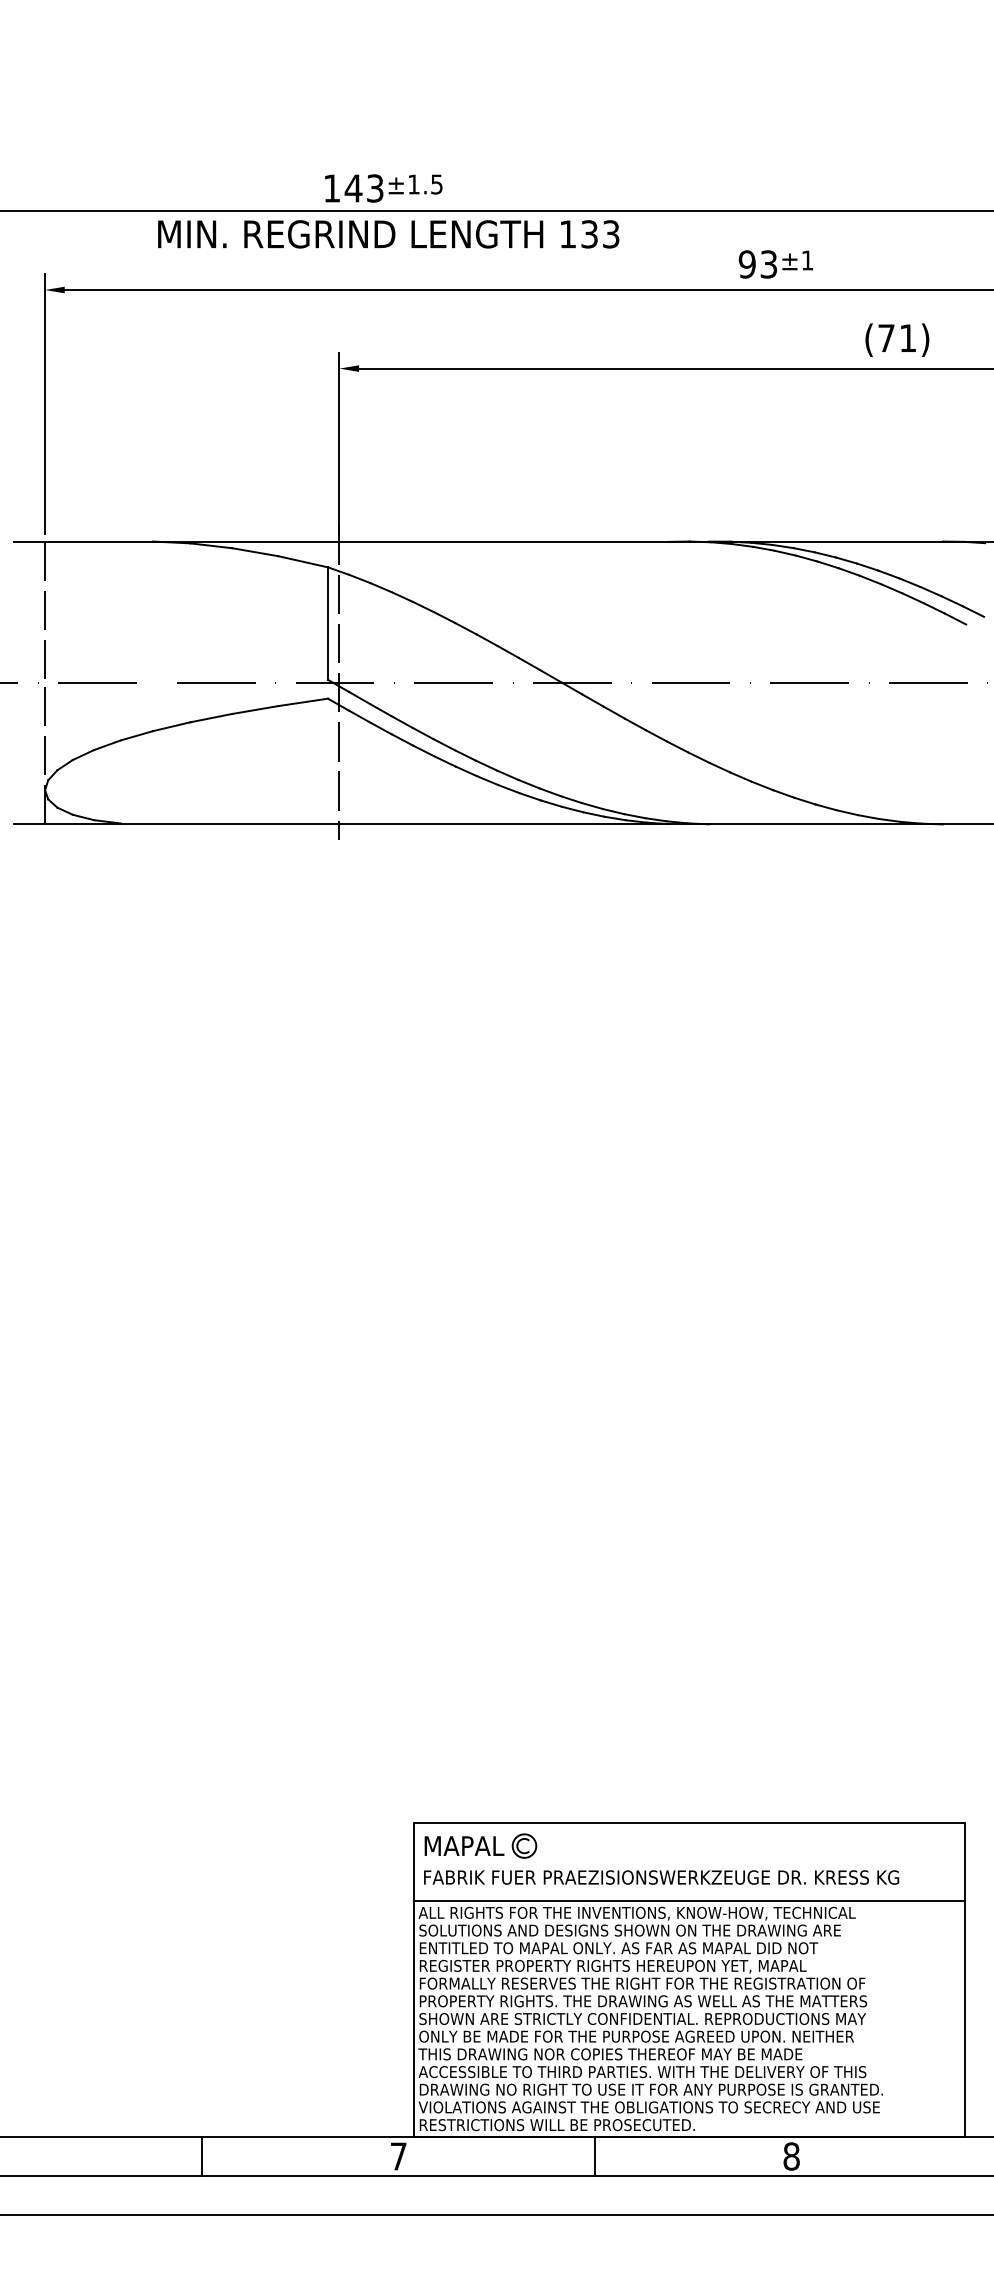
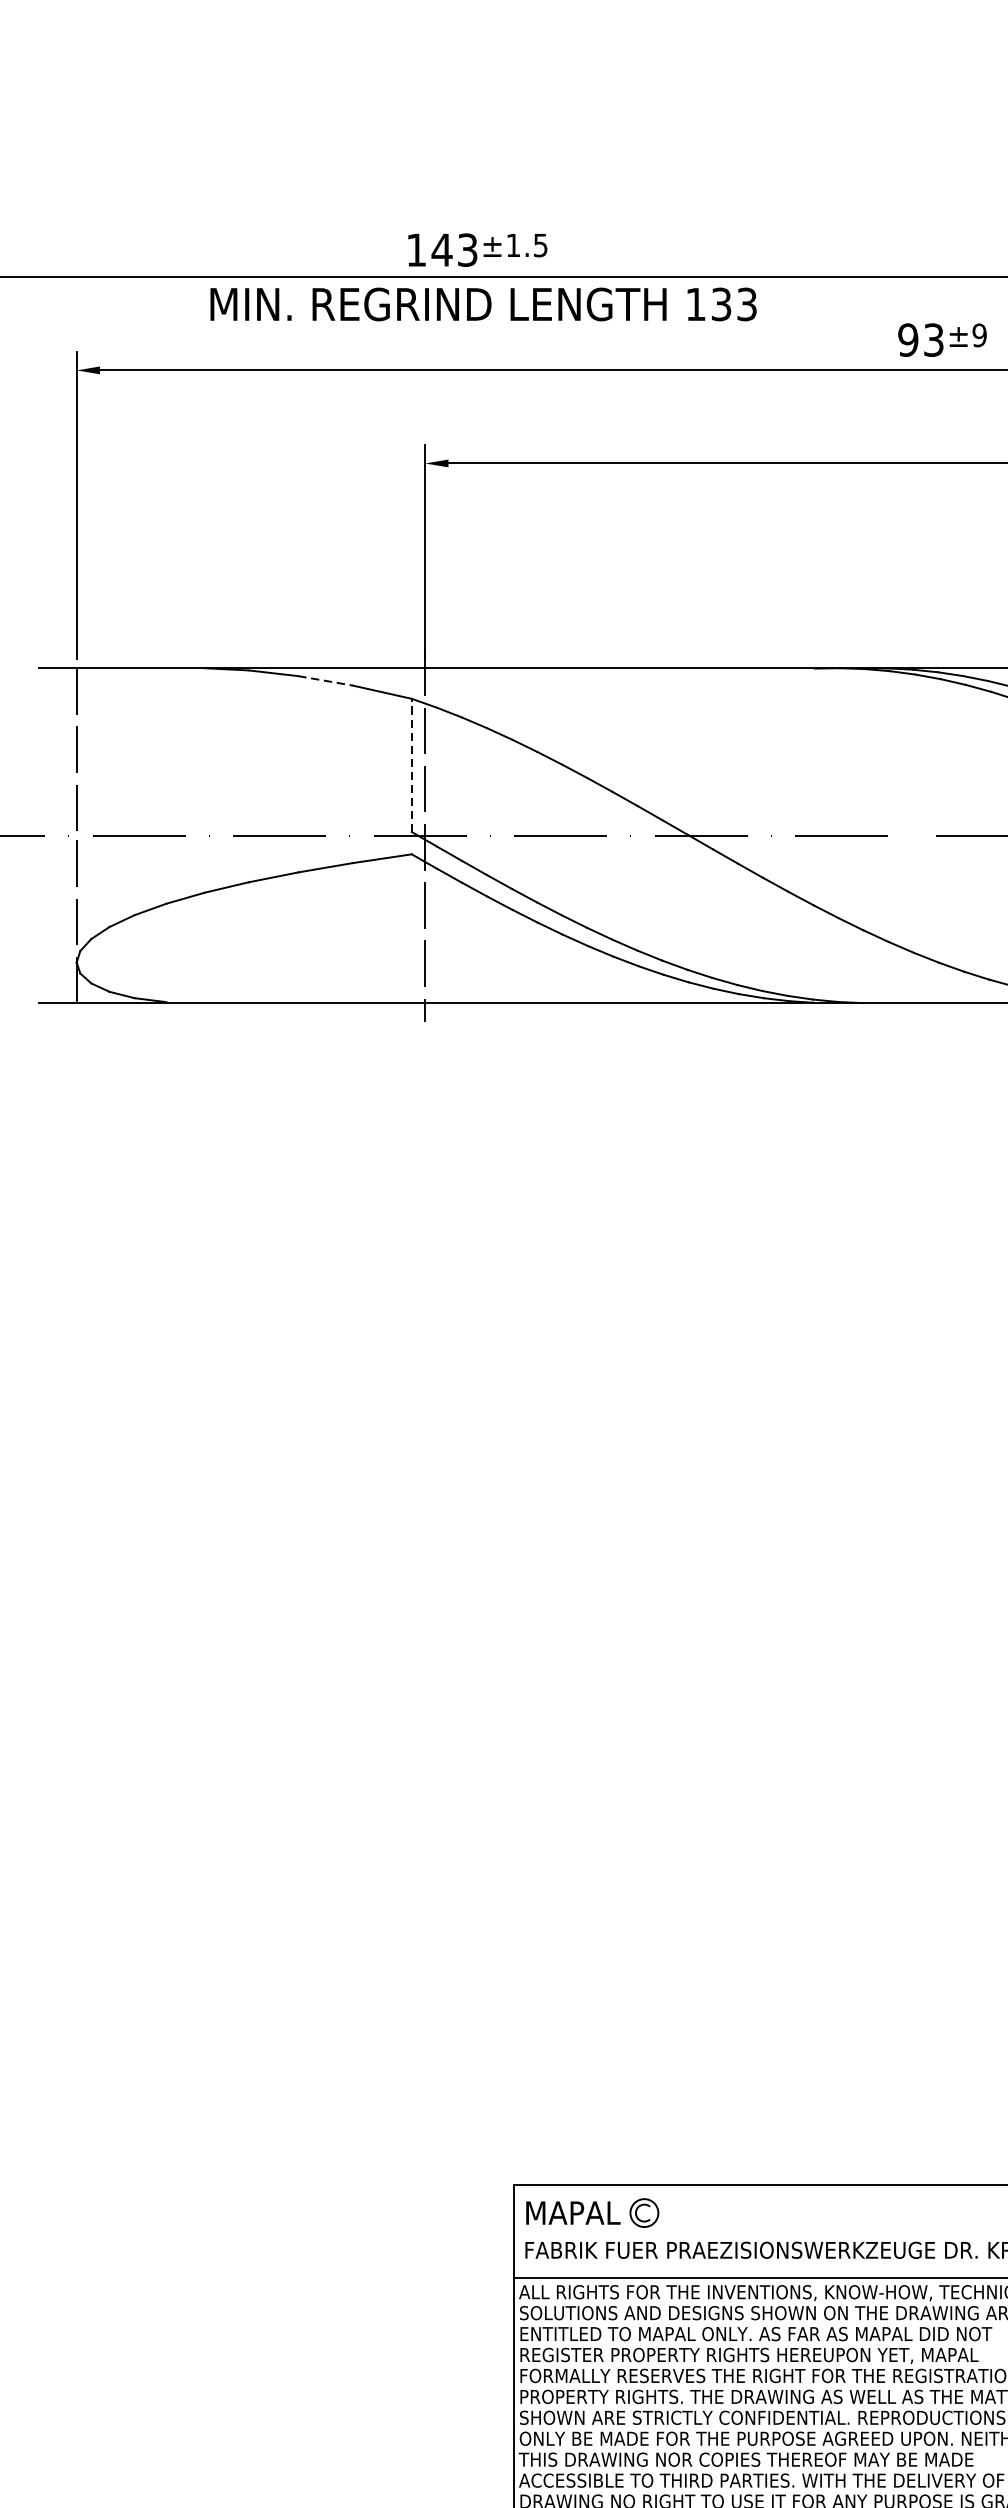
text: (807, 260) -> (979, 335), ±1 -> ±9
line: (255, 552) -> (325, 681), solid -> dashed
line: (328, 623) -> (412, 765), solid -> dashed

